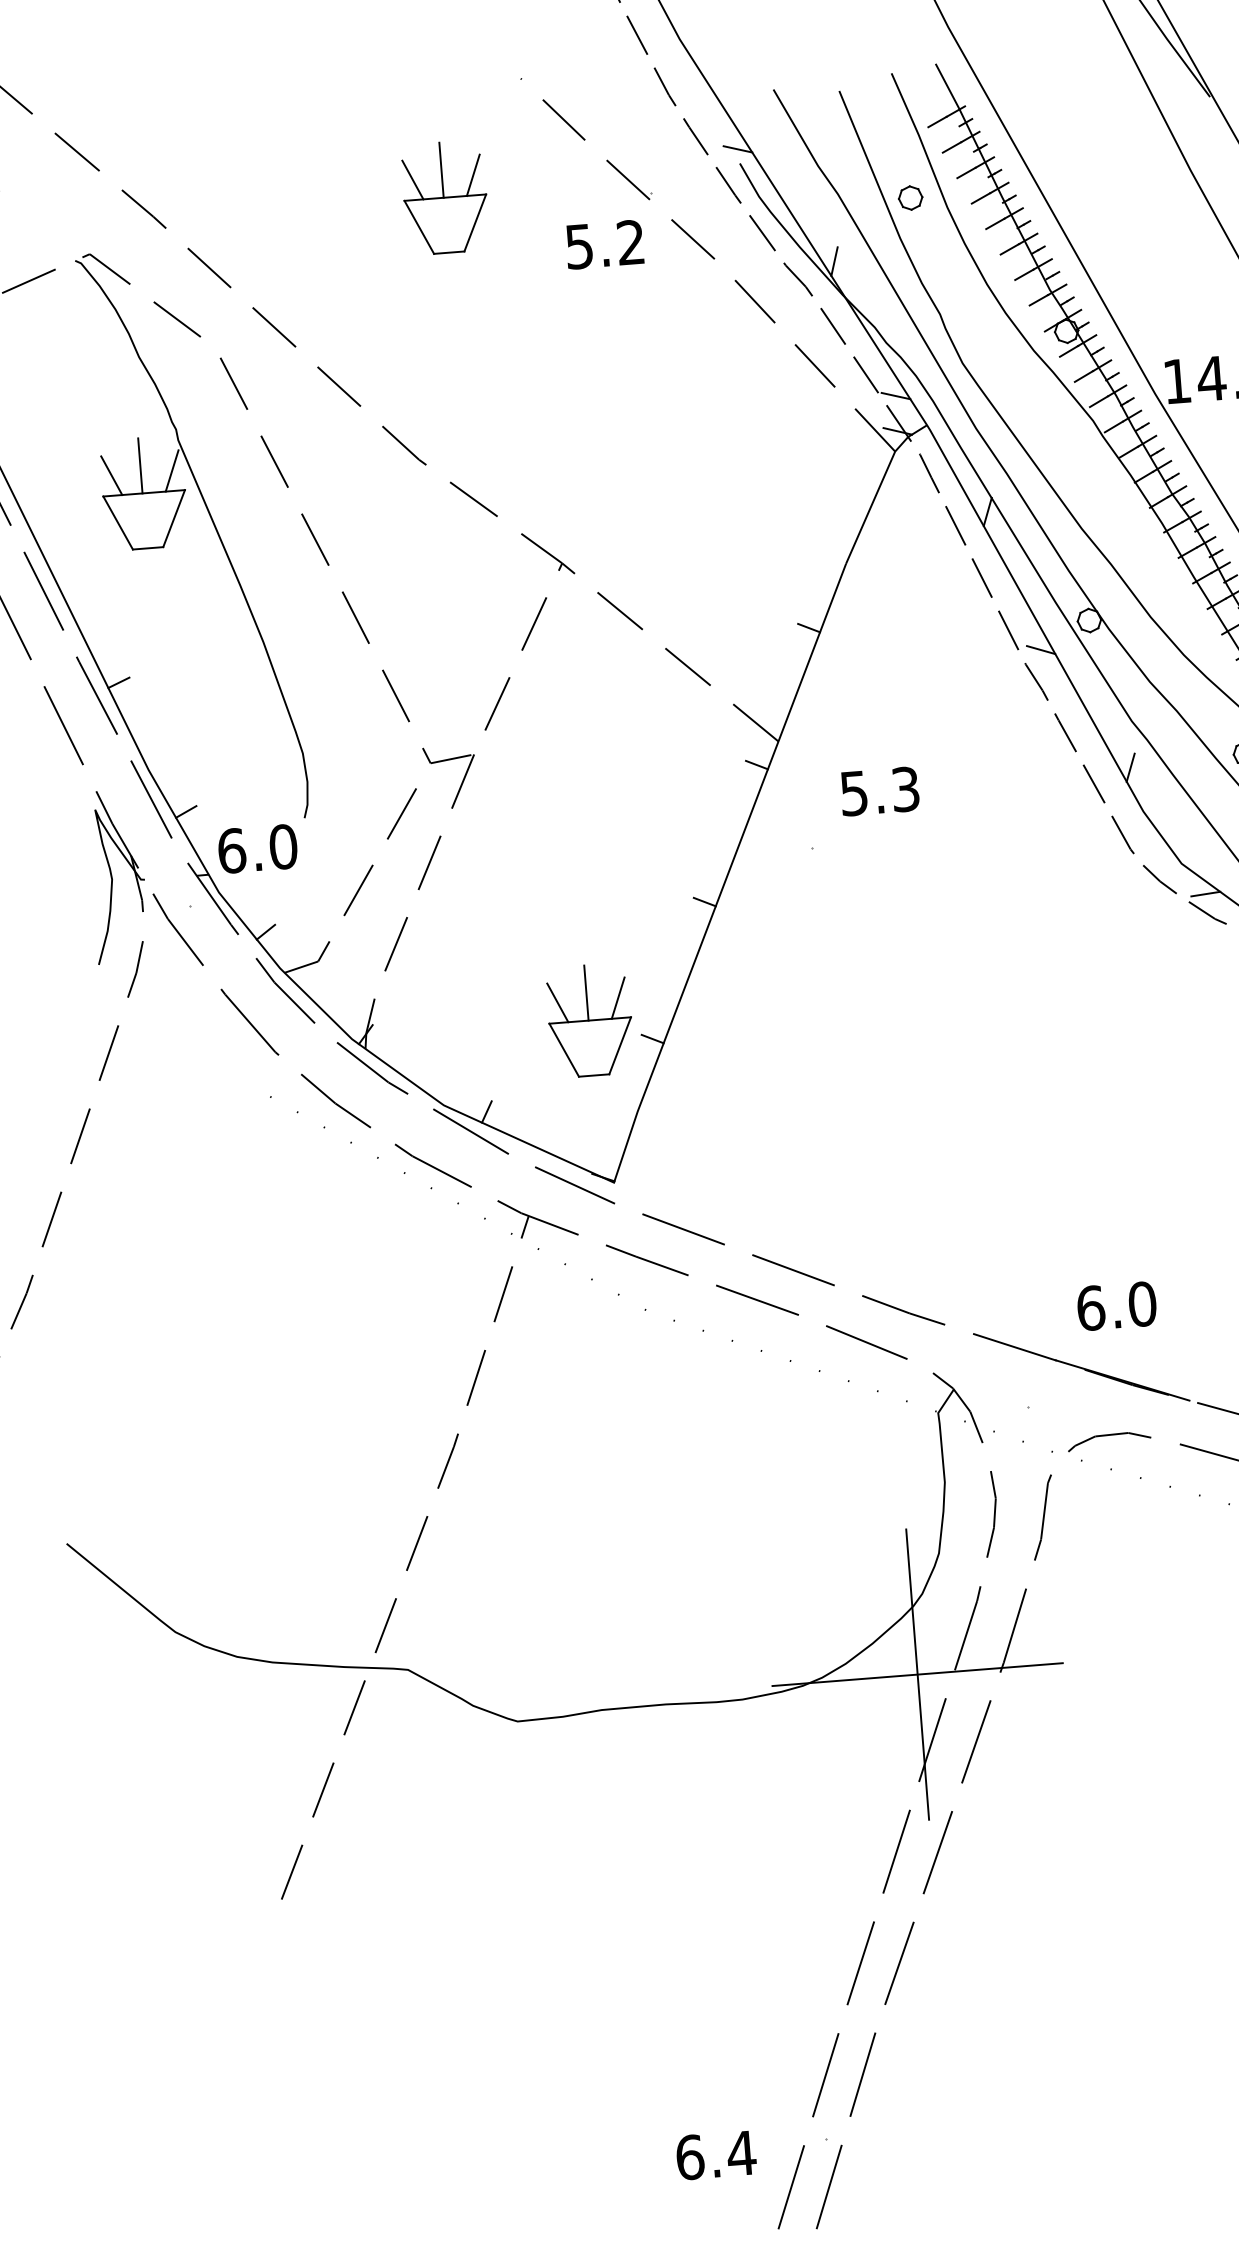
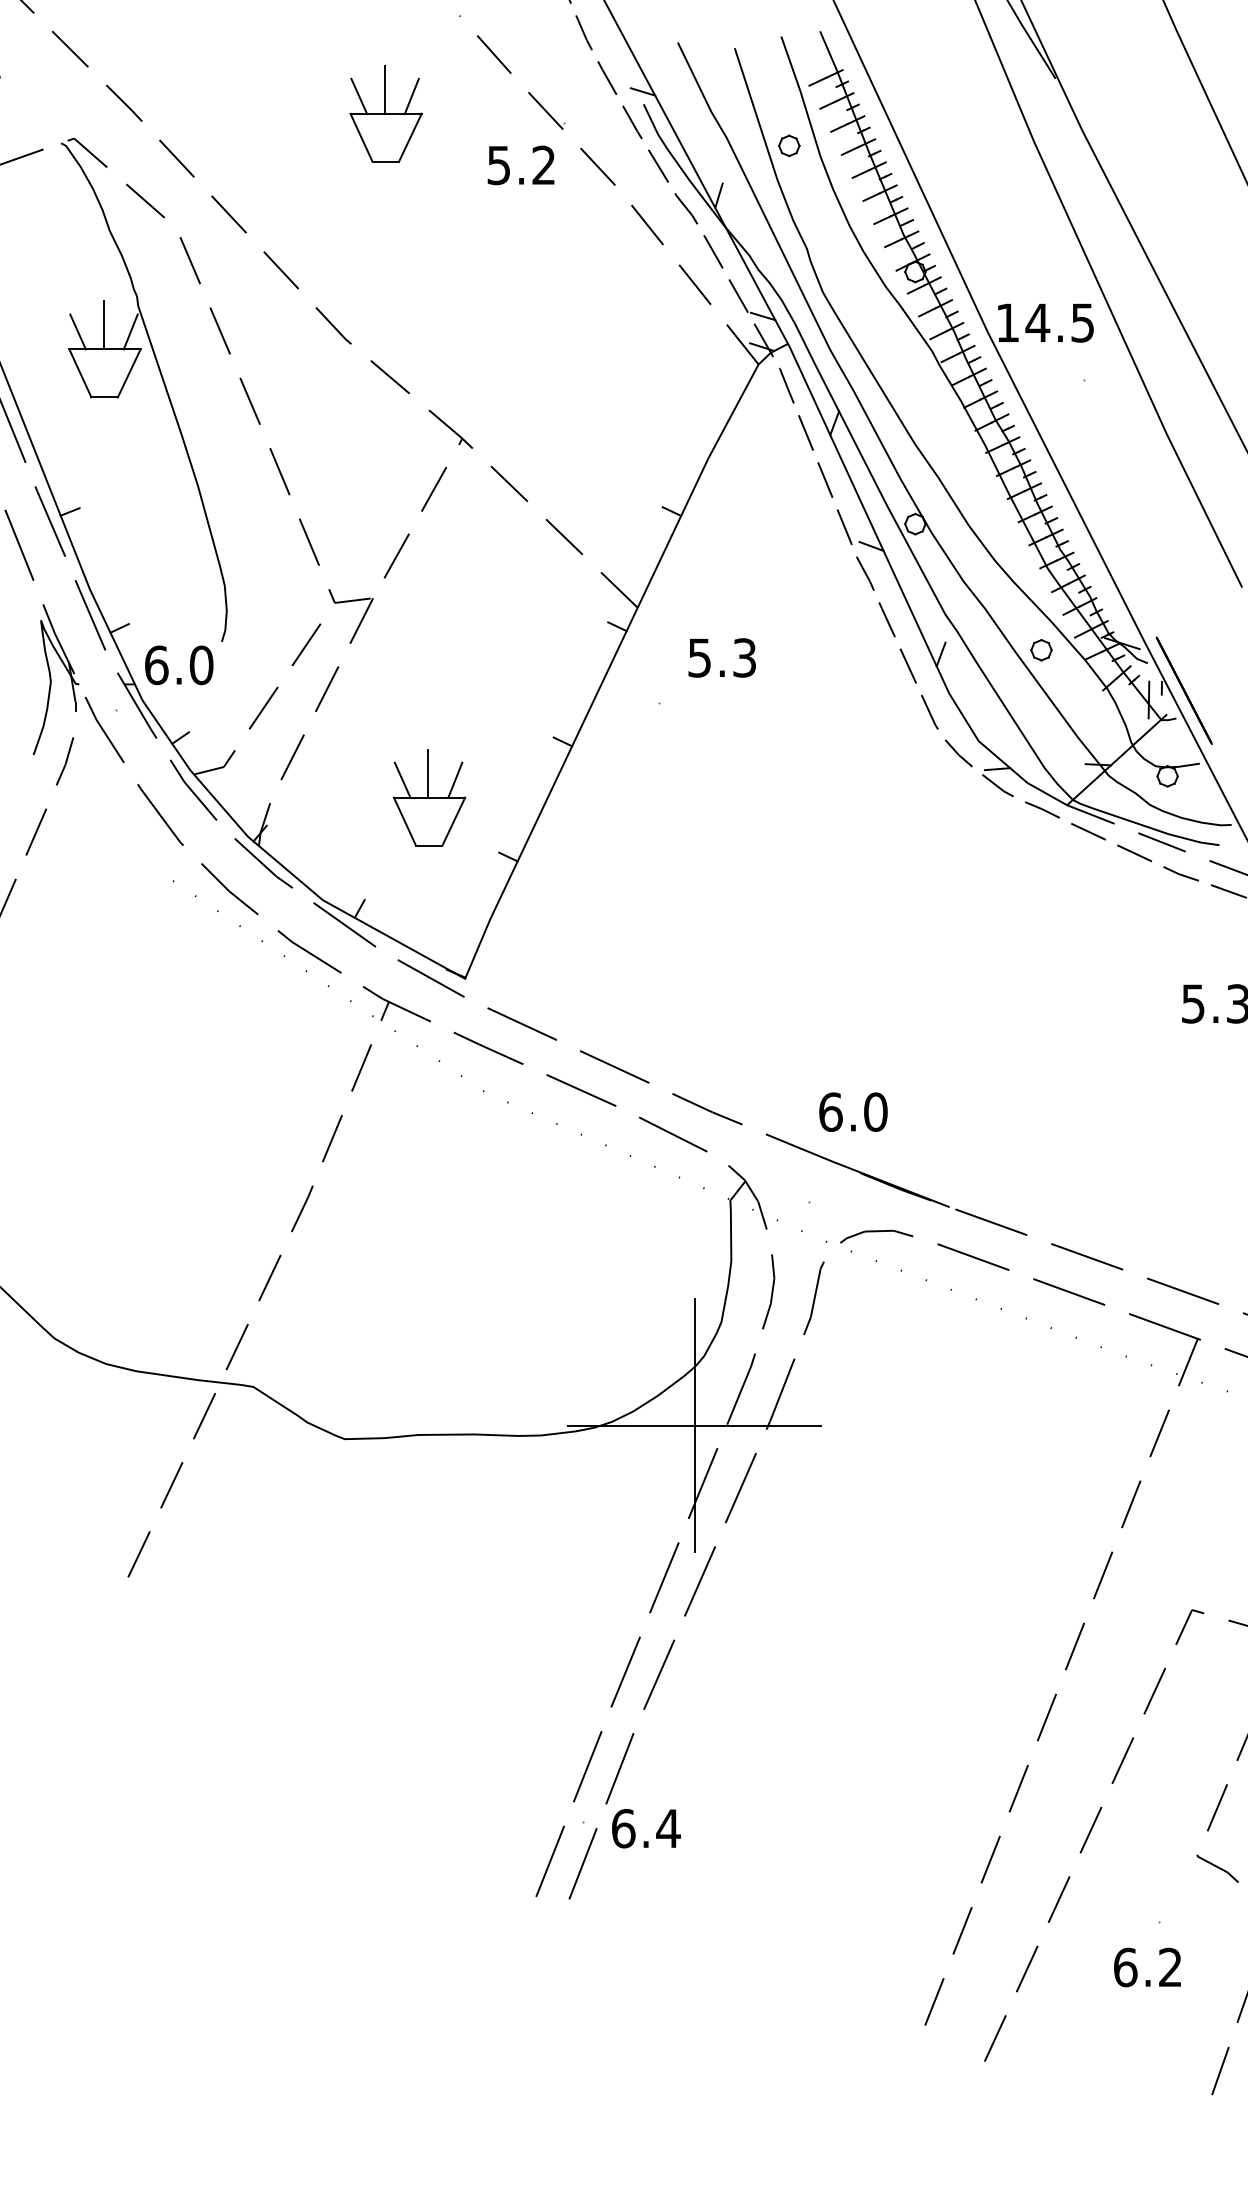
part: (590, 1020) -> (429, 797), moved
text: (1116, 1305) -> (853, 1111), moved
text: (716, 2155) -> (646, 1828), moved

